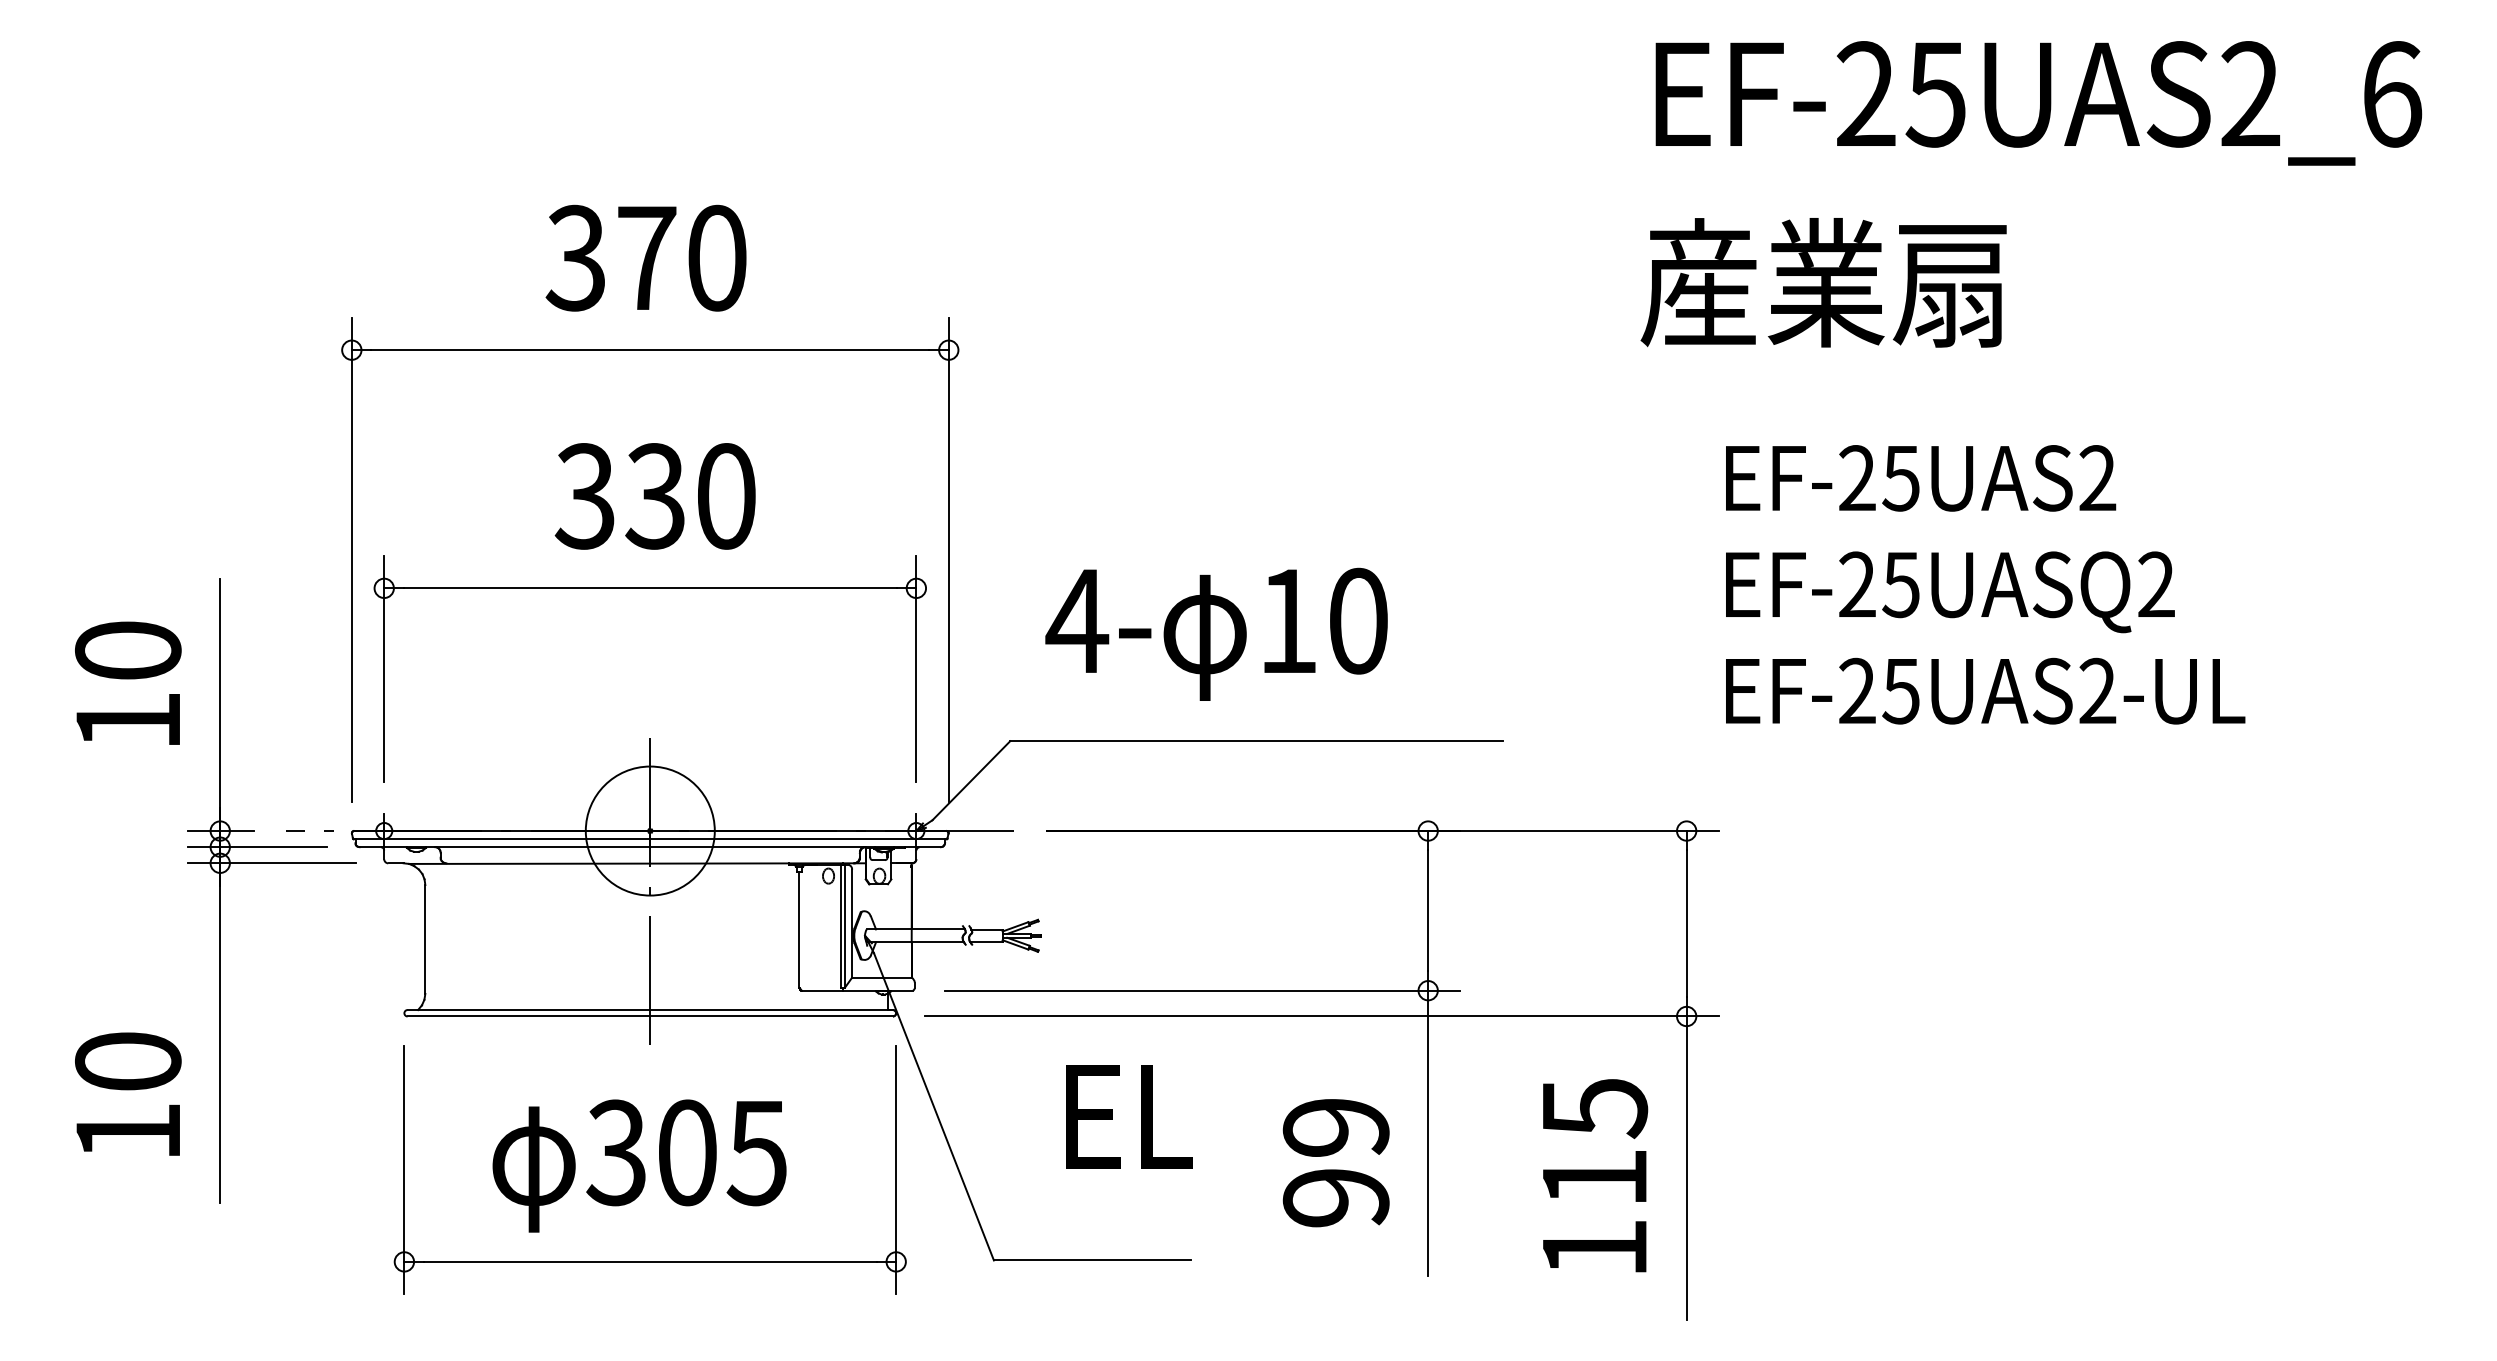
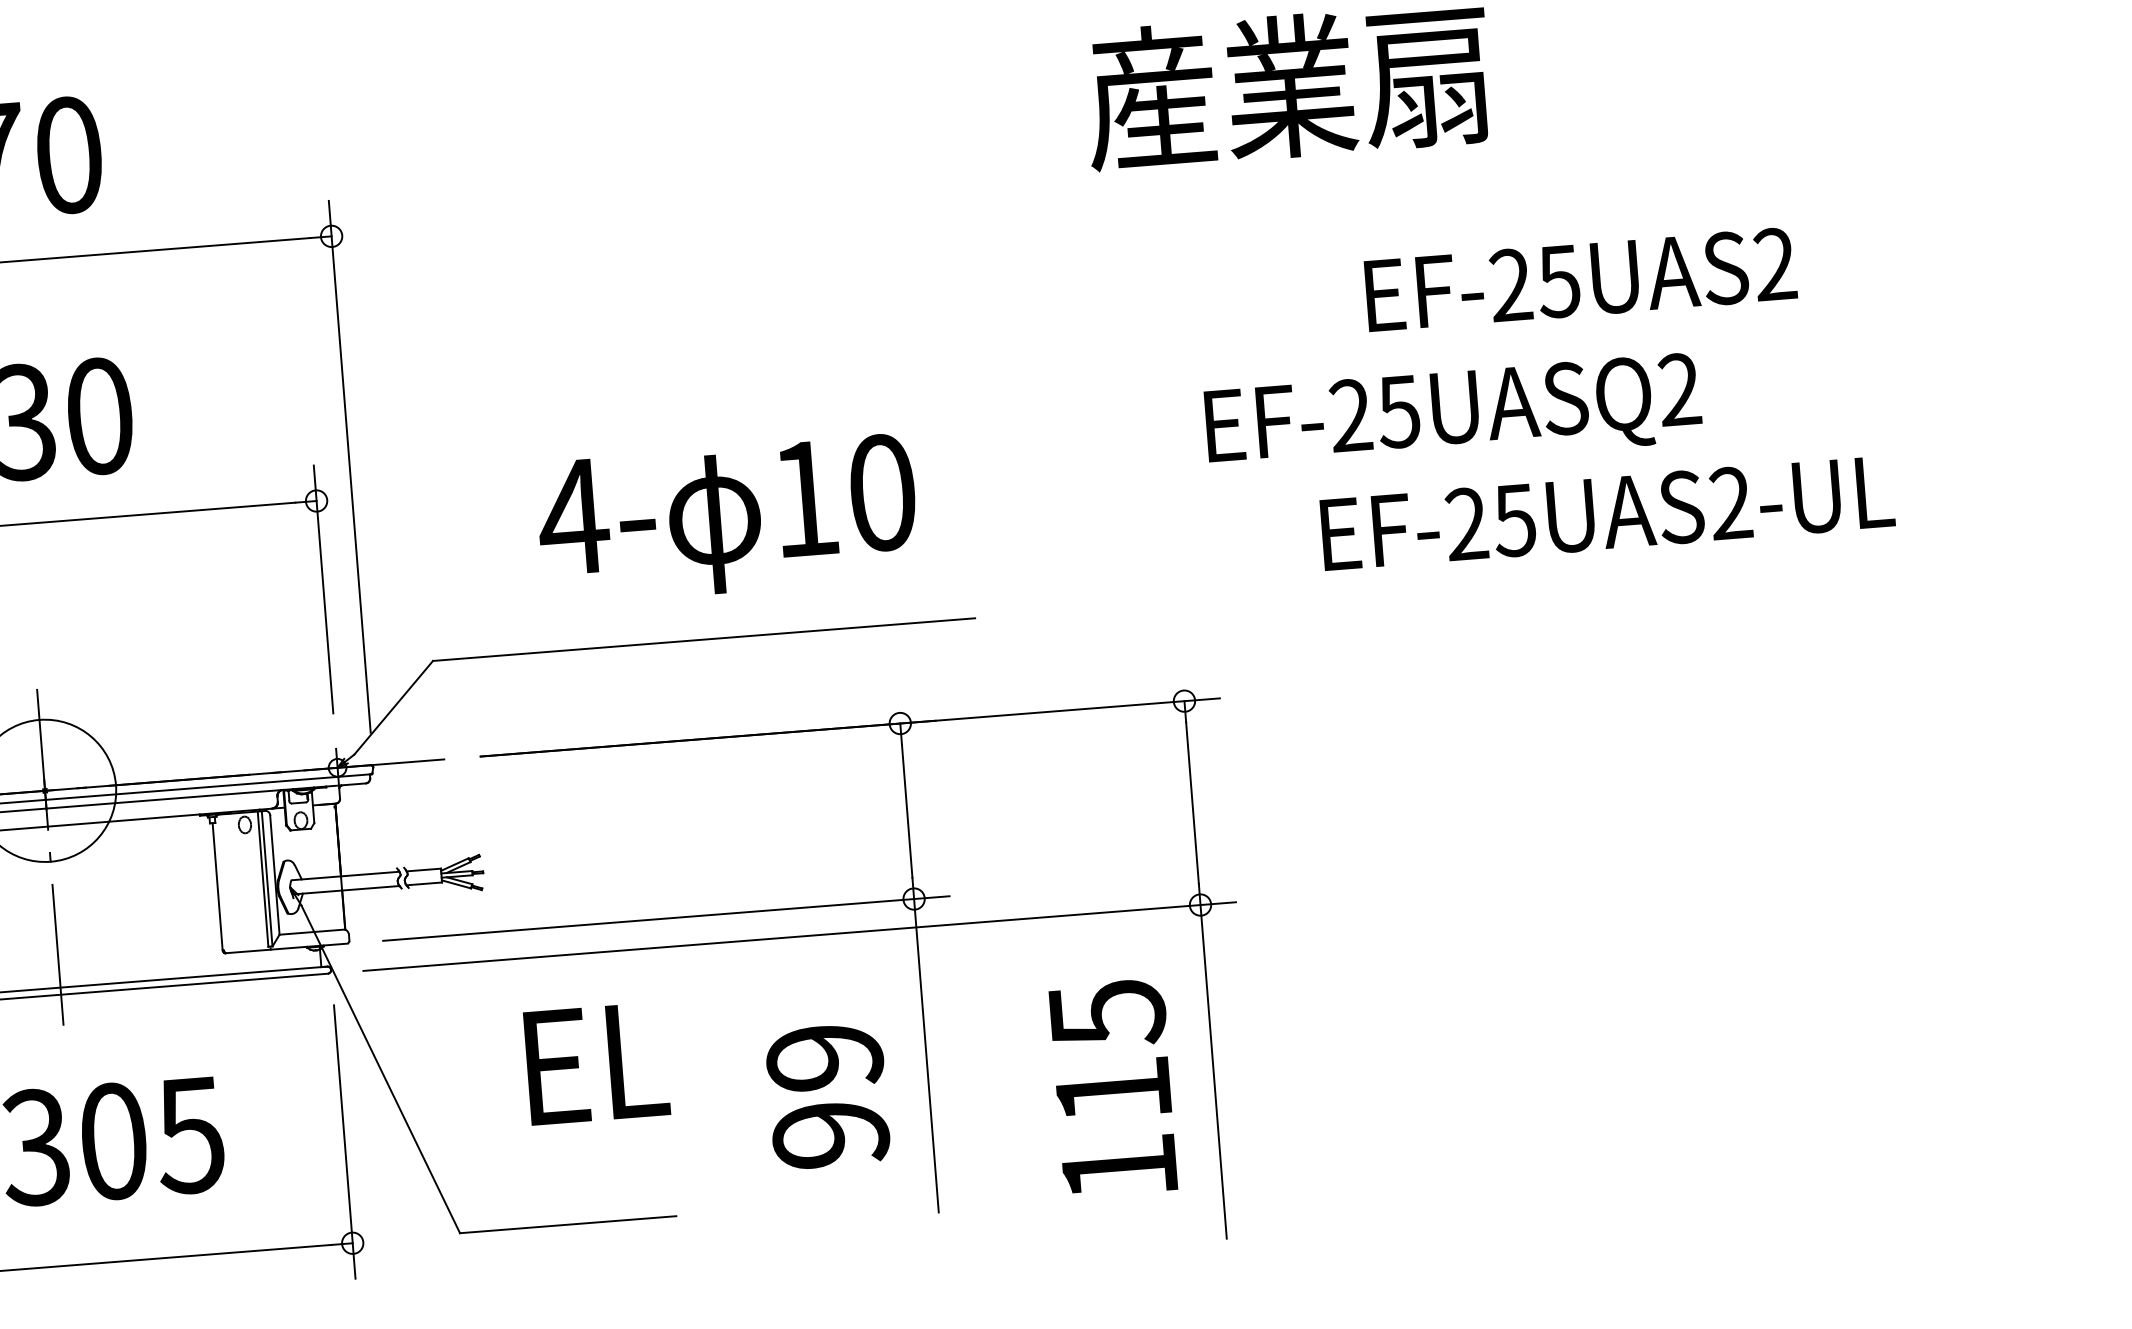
text: (1921, 478) -> (1581, 279), moved
text: (1216, 633) -> (727, 518), moved
text: (1985, 690) -> (1607, 512), moved

